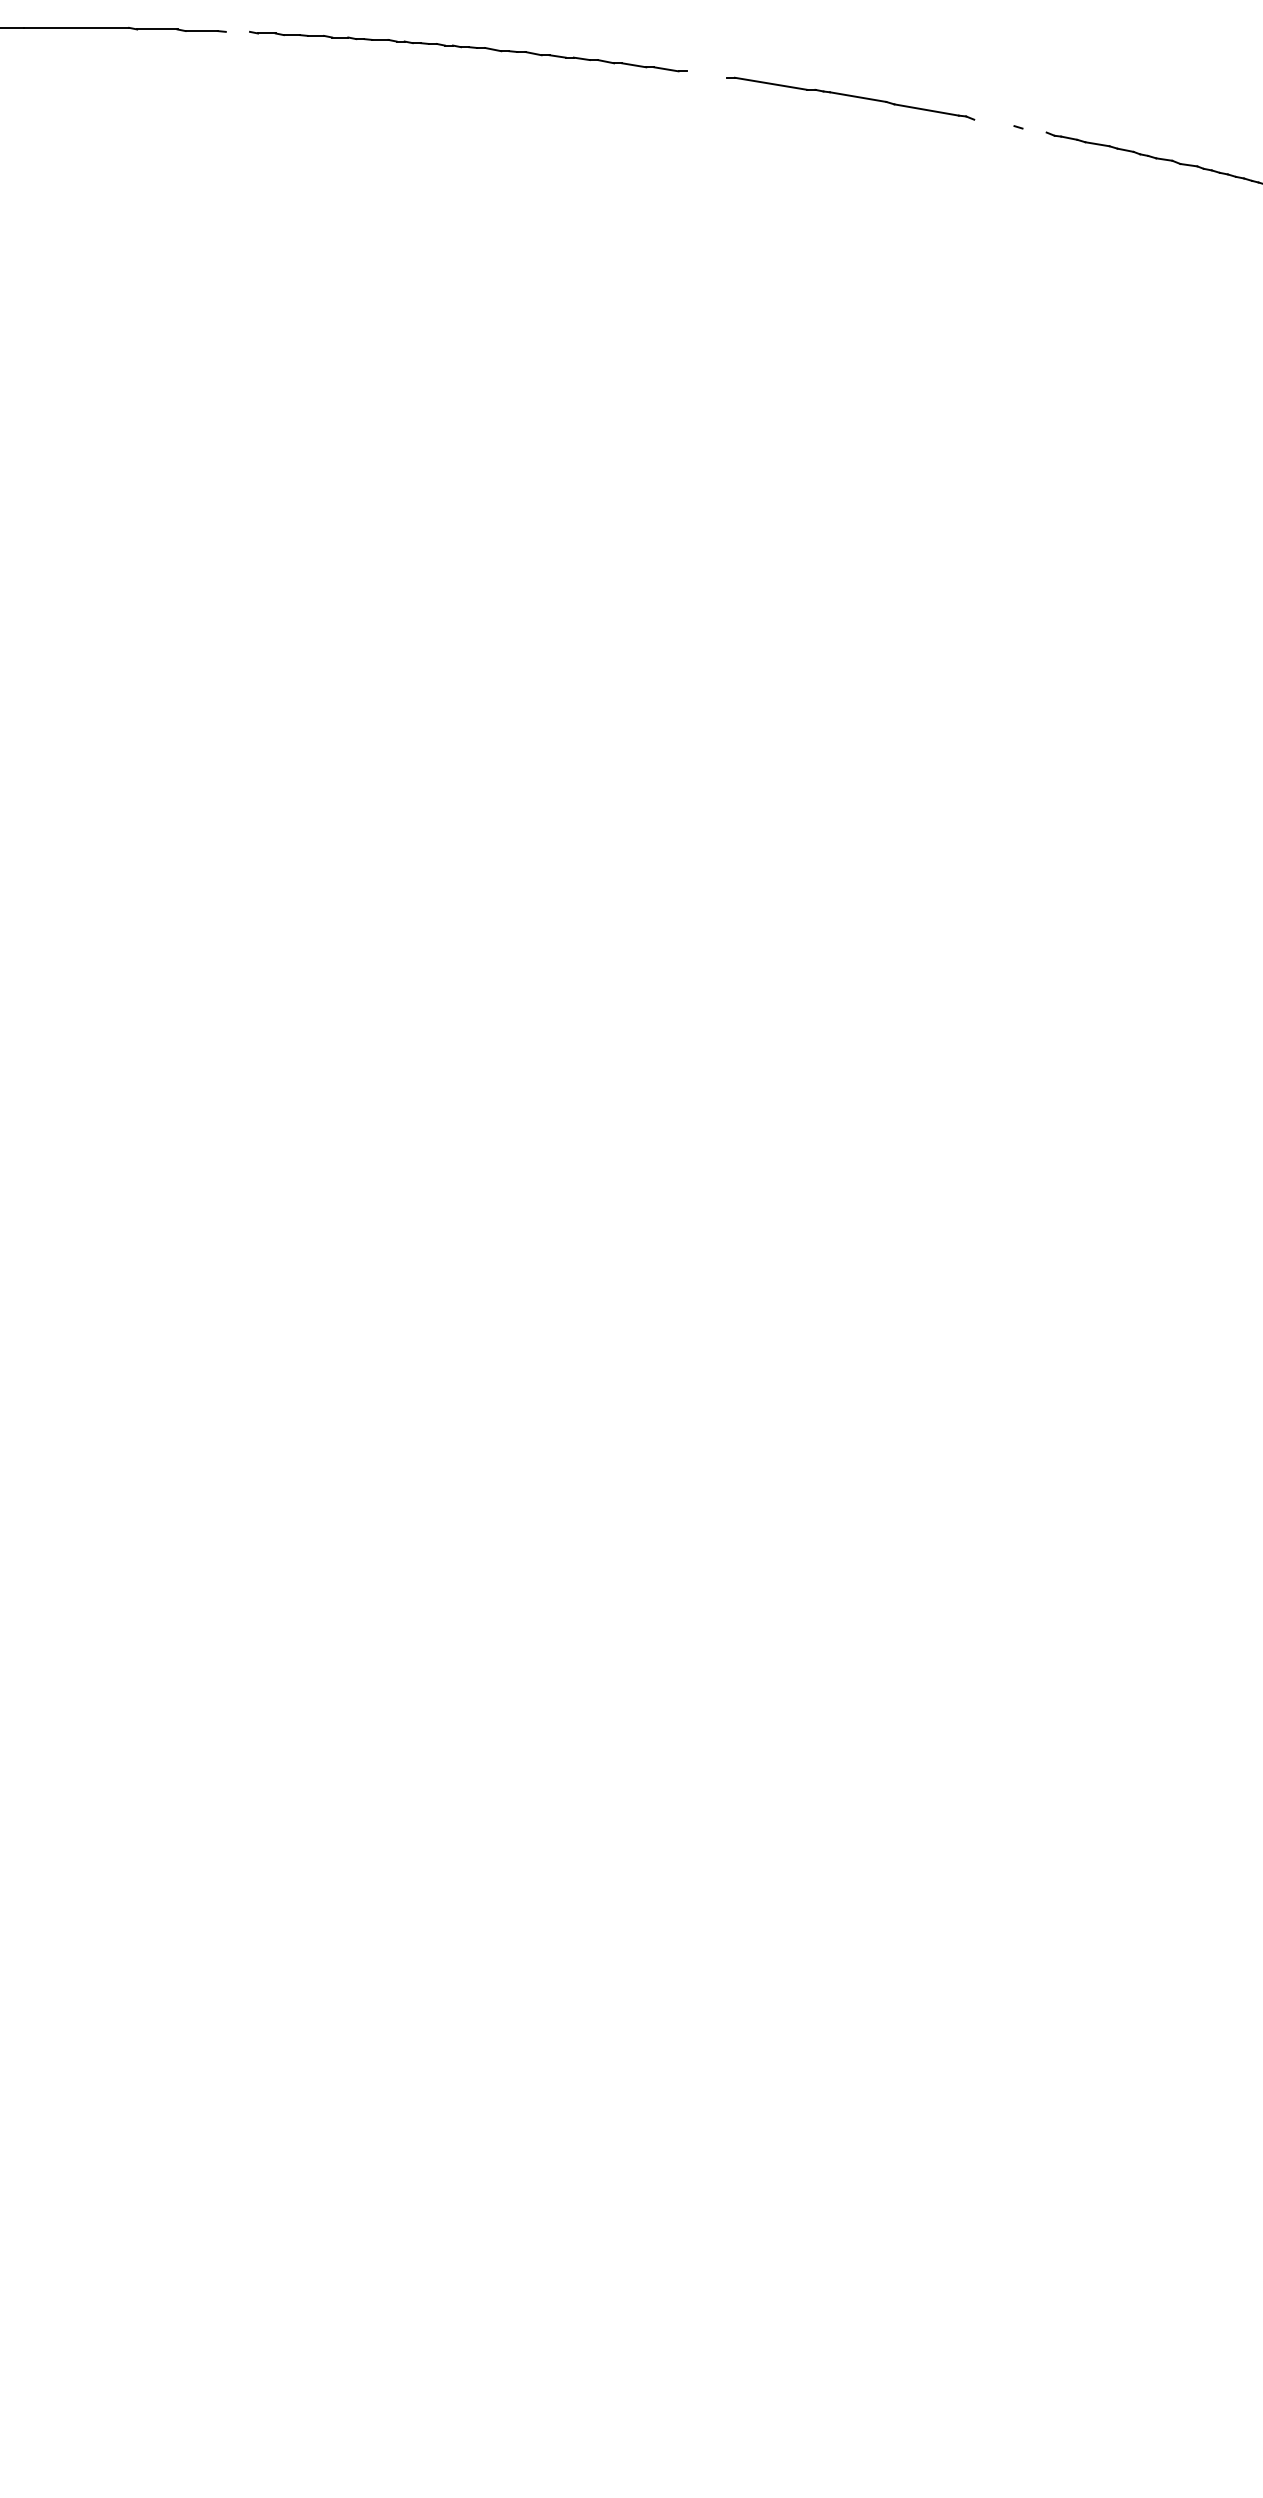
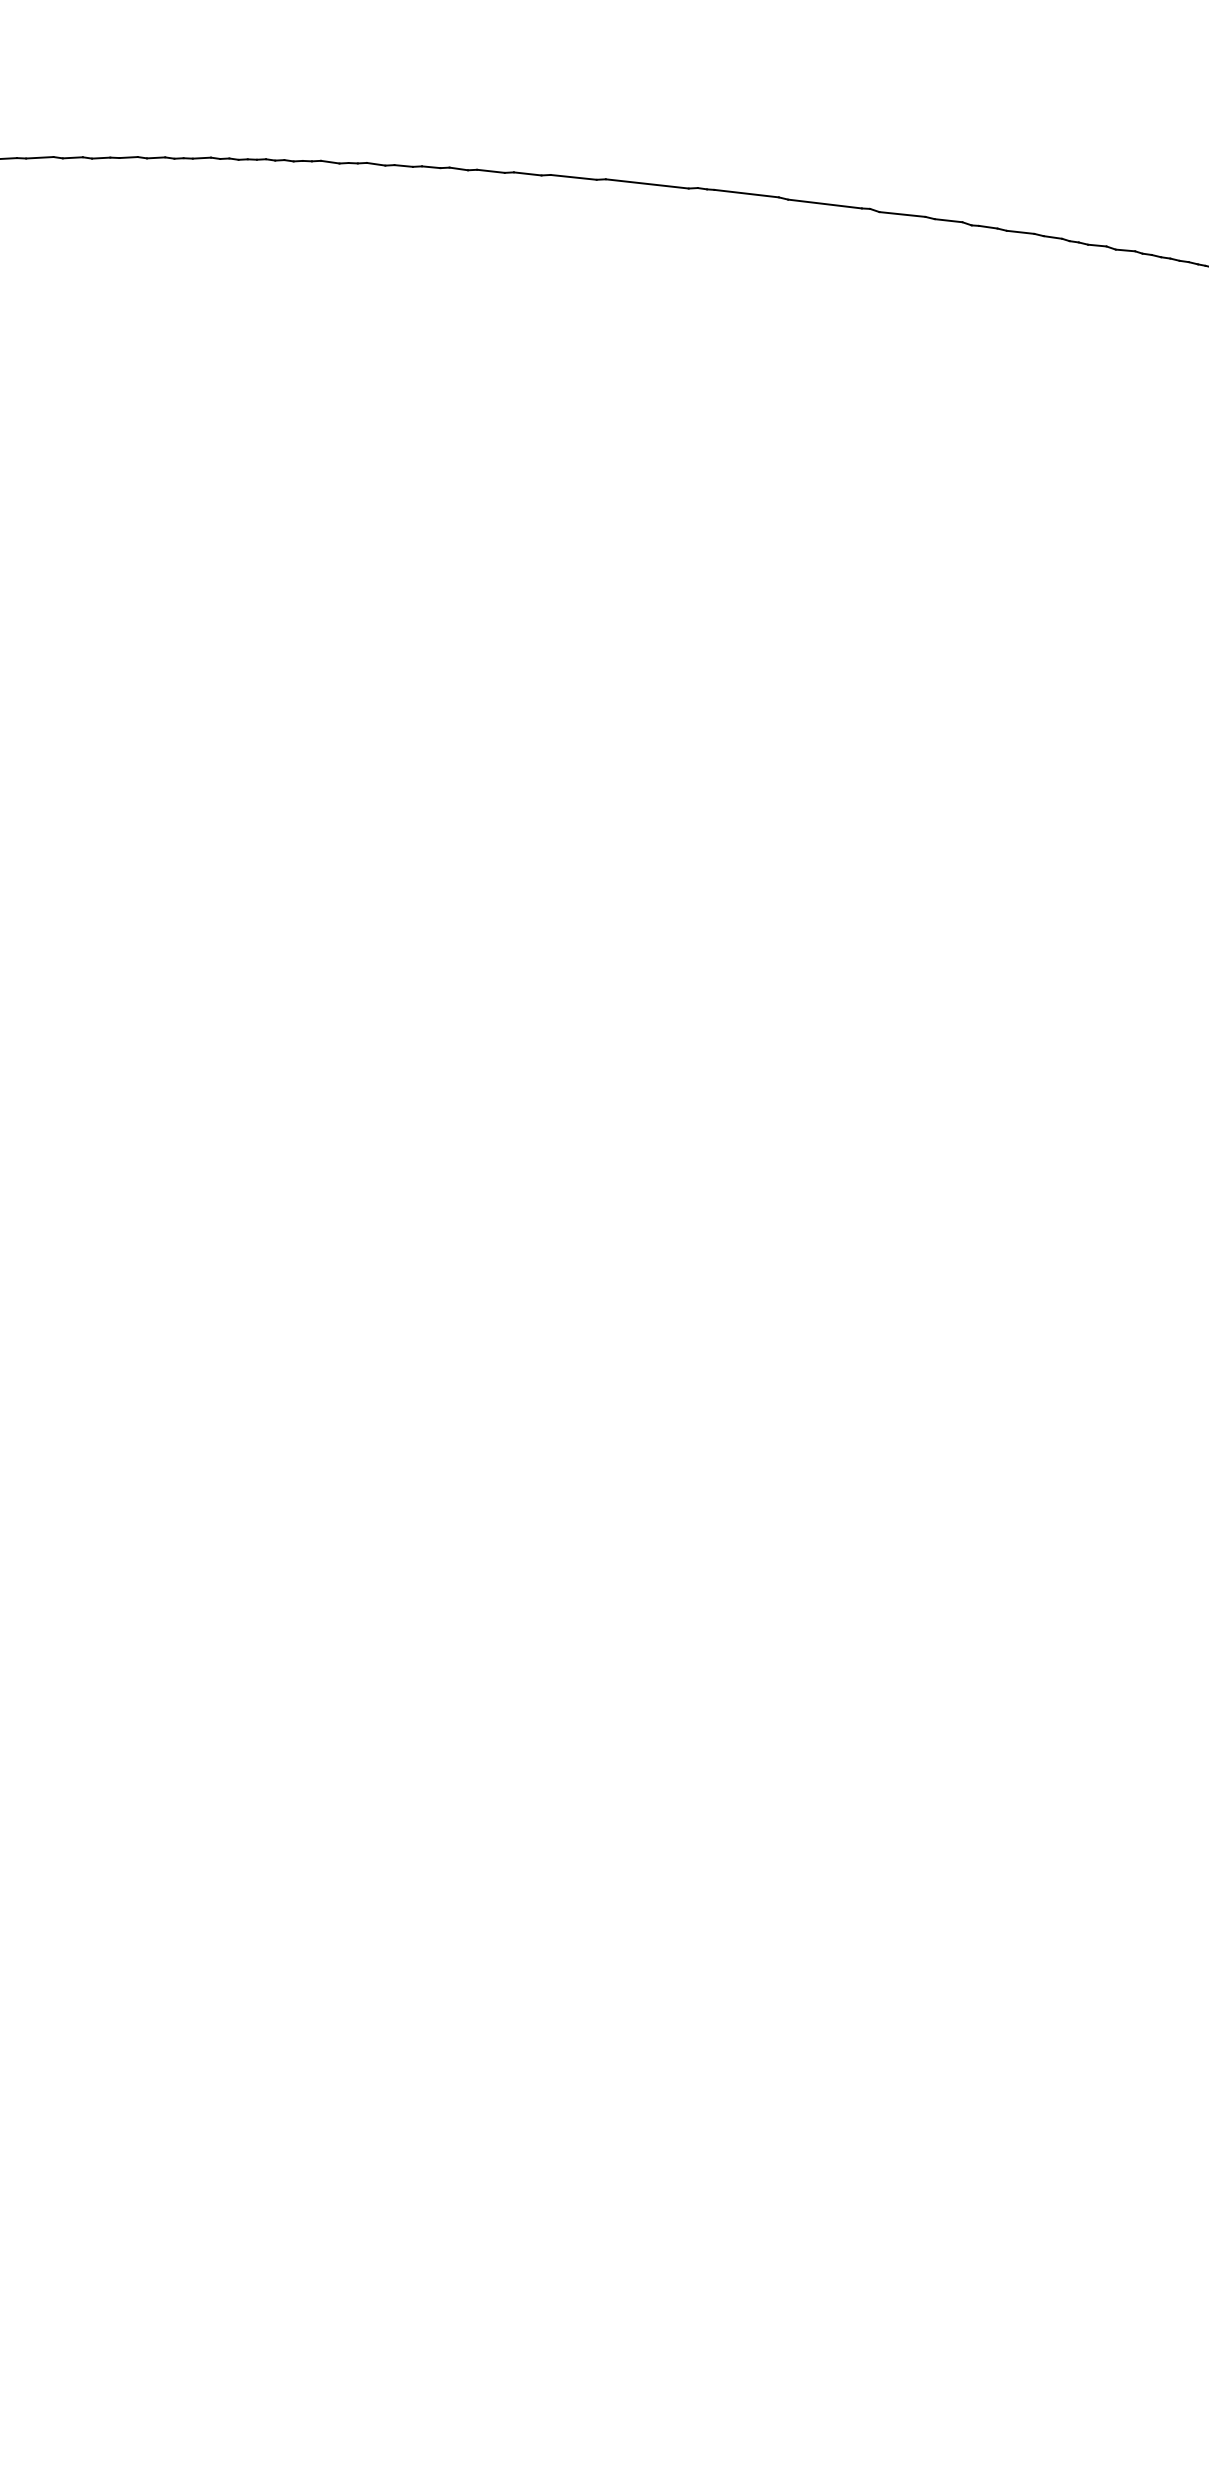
line: (237, 31) -> (39, 157), added
line: (706, 74) -> (573, 177), added
line: (994, 122) -> (902, 214), added
line: (1034, 130) -> (948, 220), added

